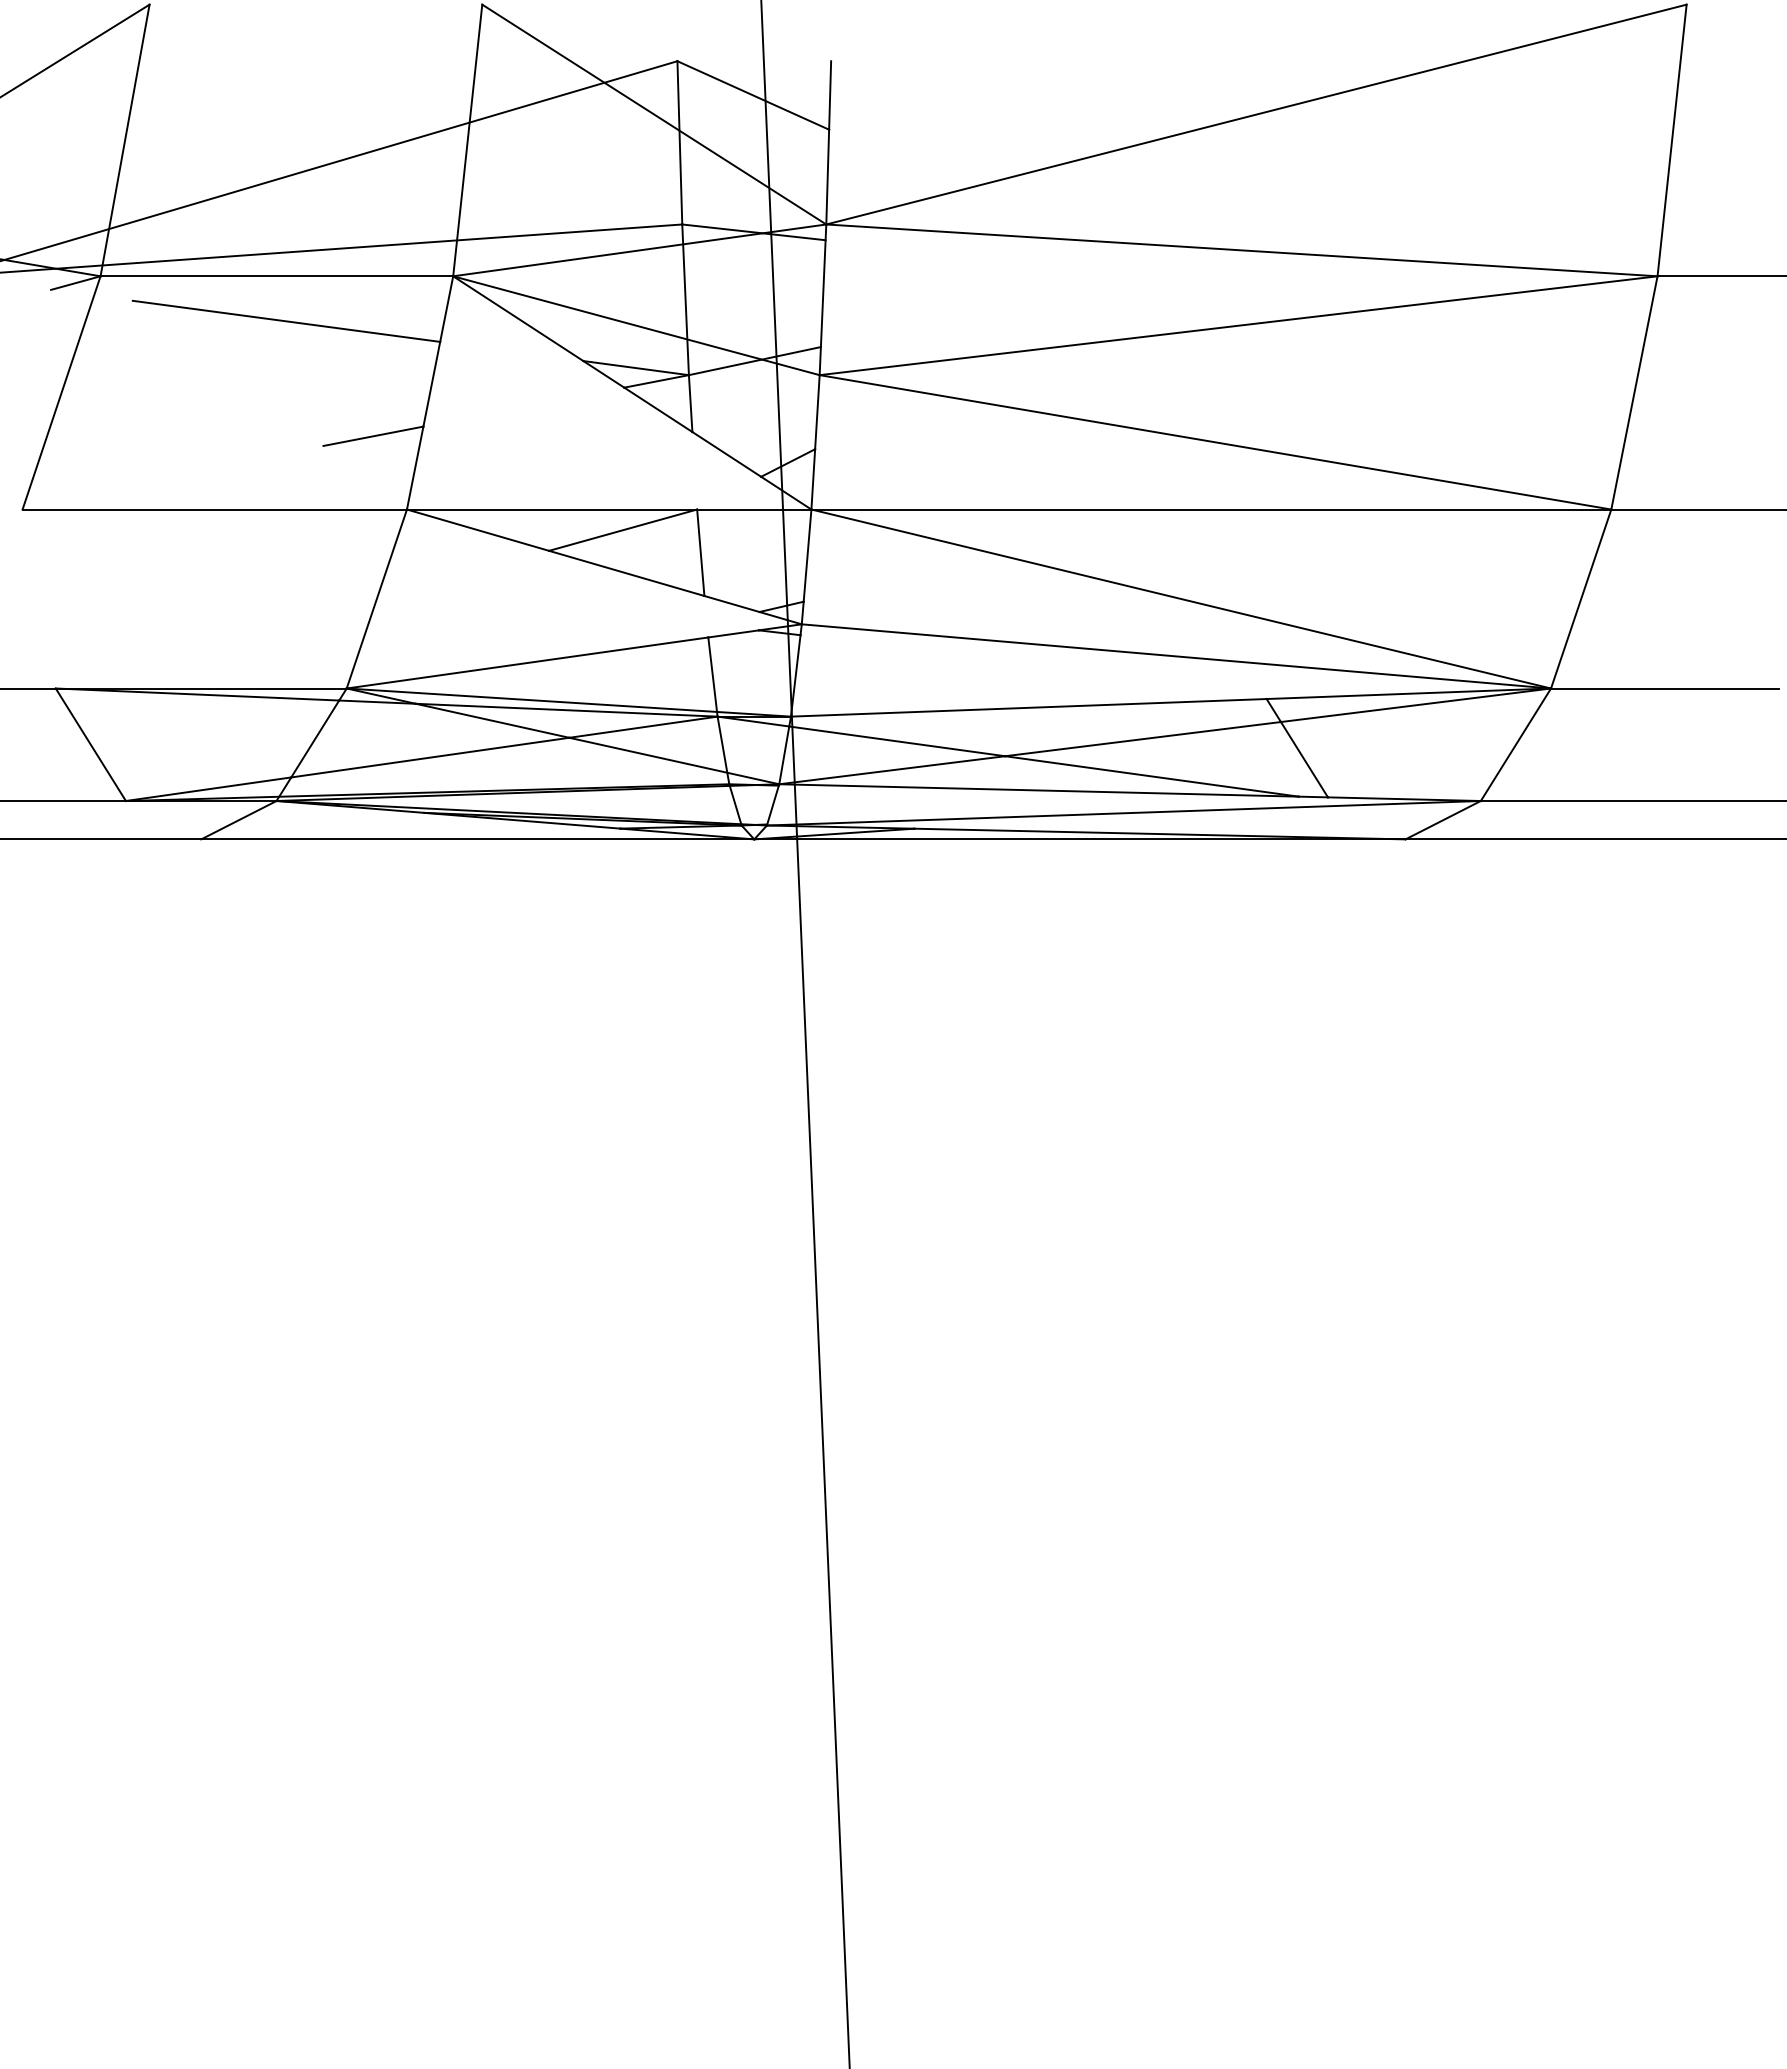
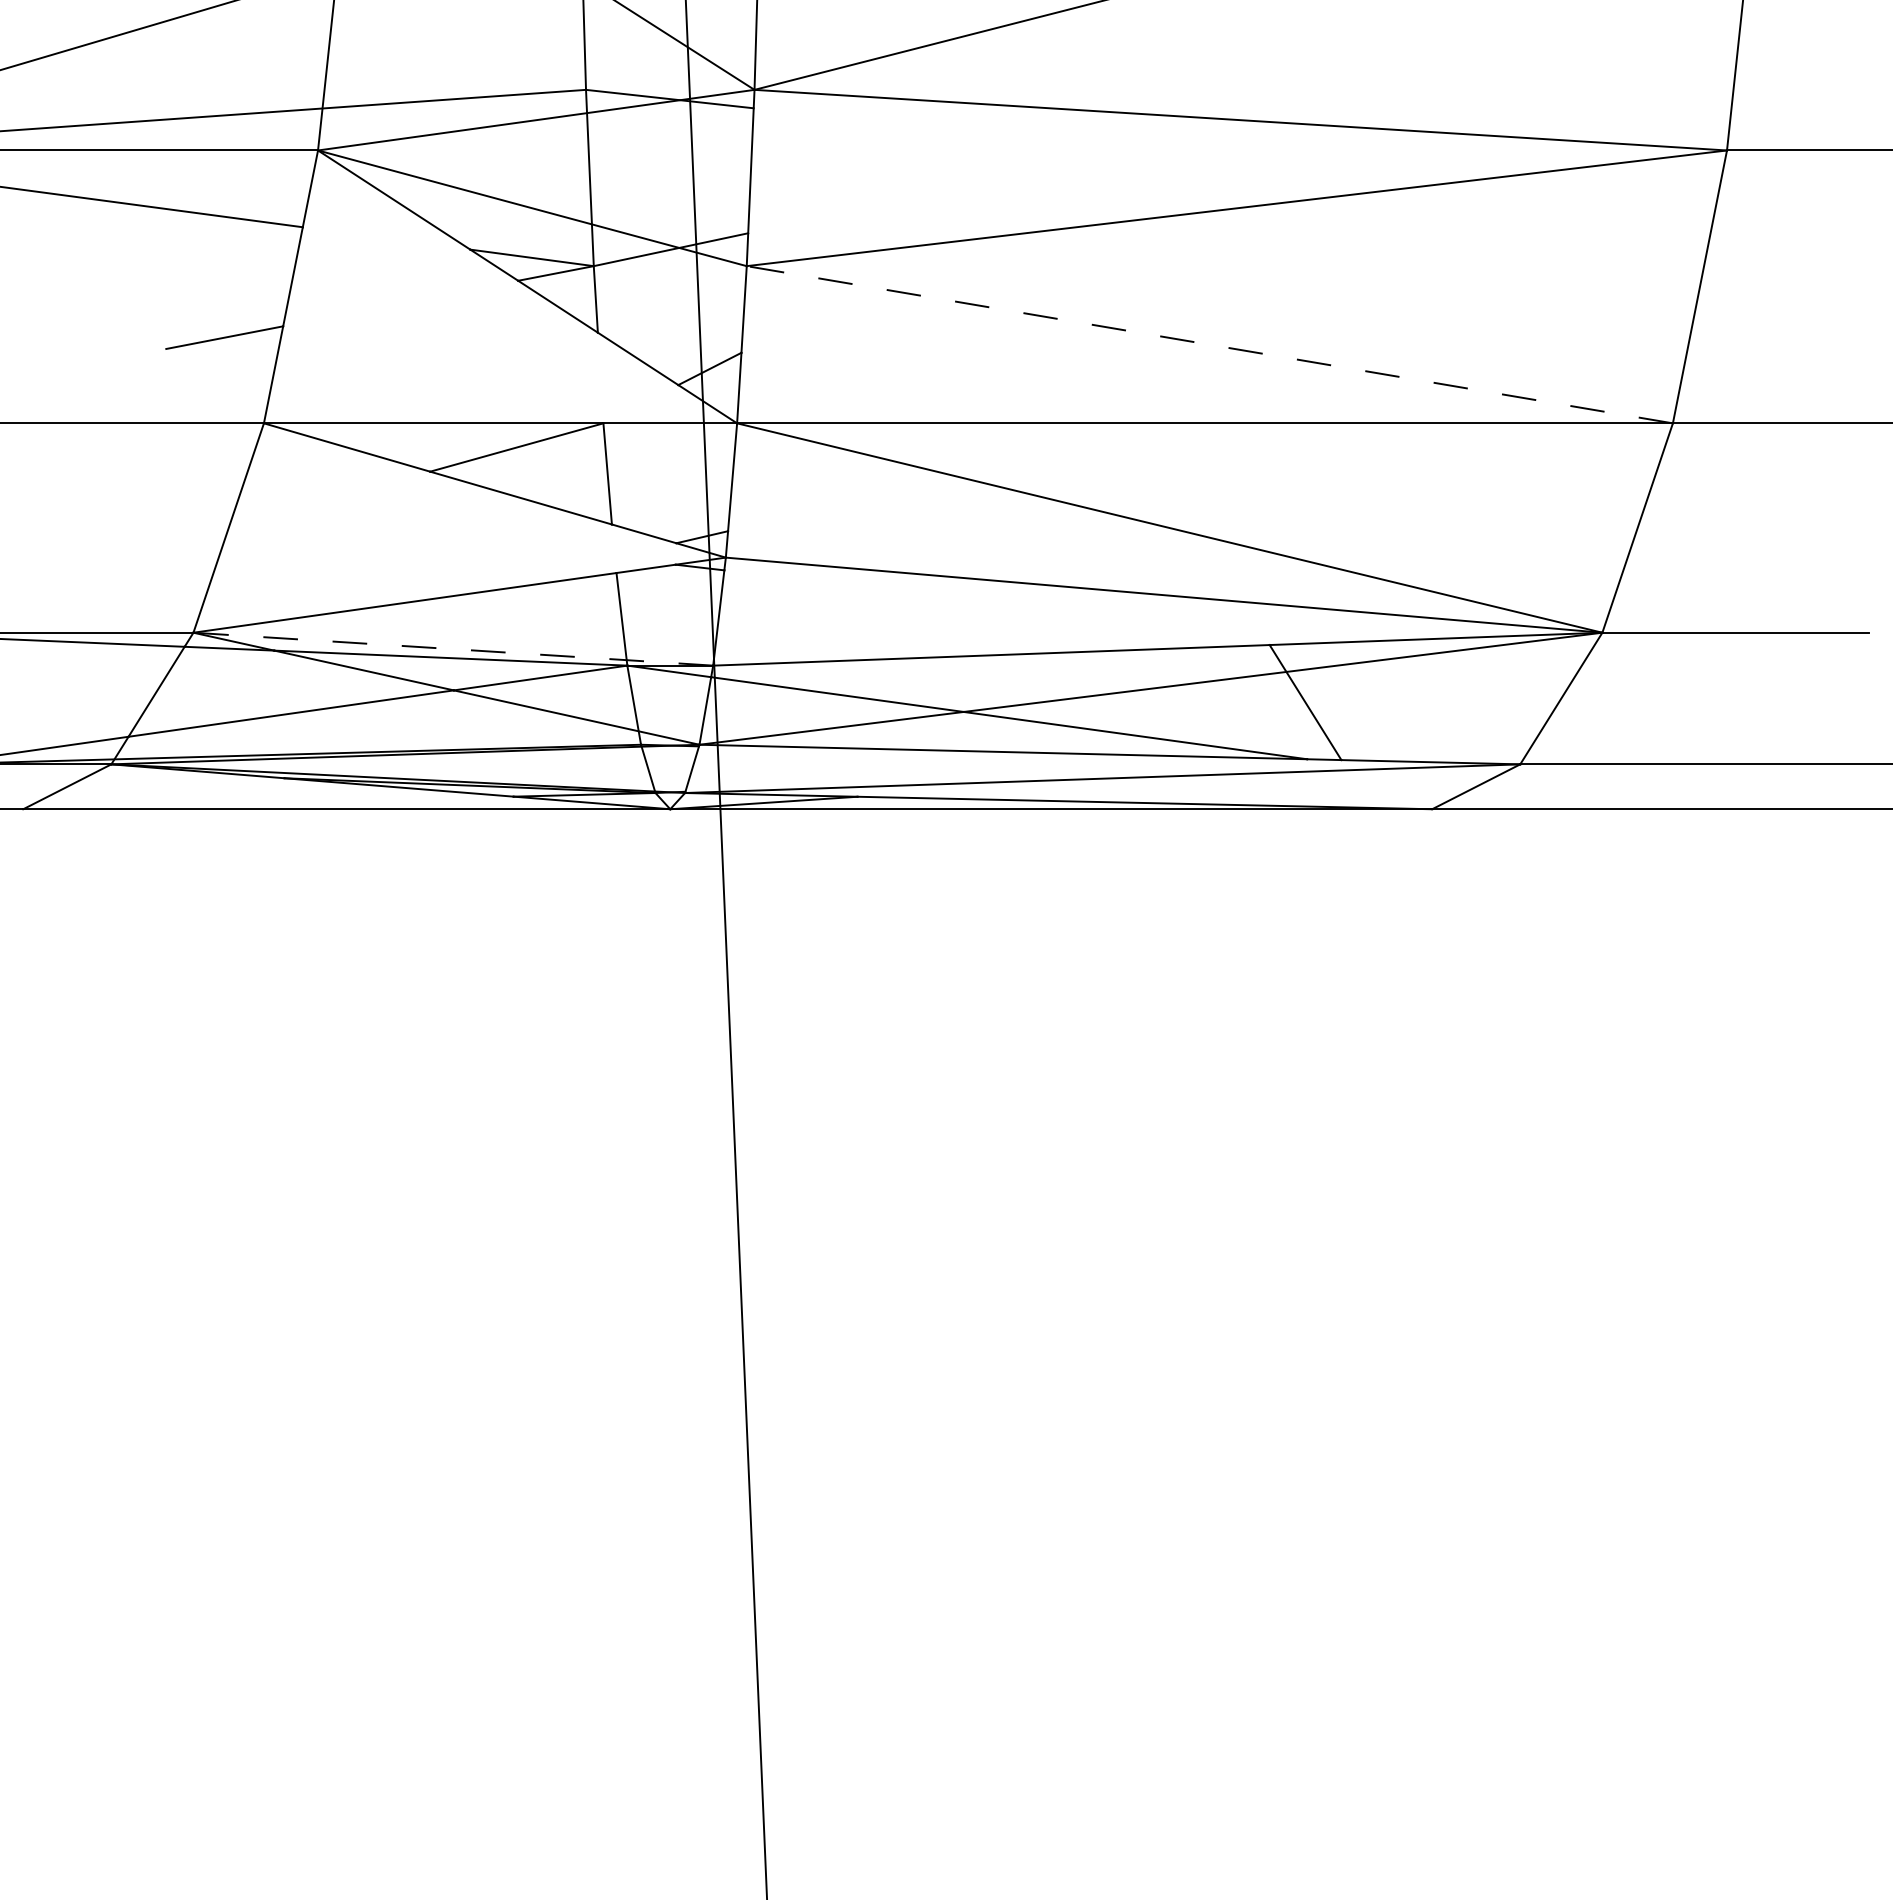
line: (1215, 442) -> (1209, 344), solid -> dashed
line: (568, 702) -> (452, 649), solid -> dashed

